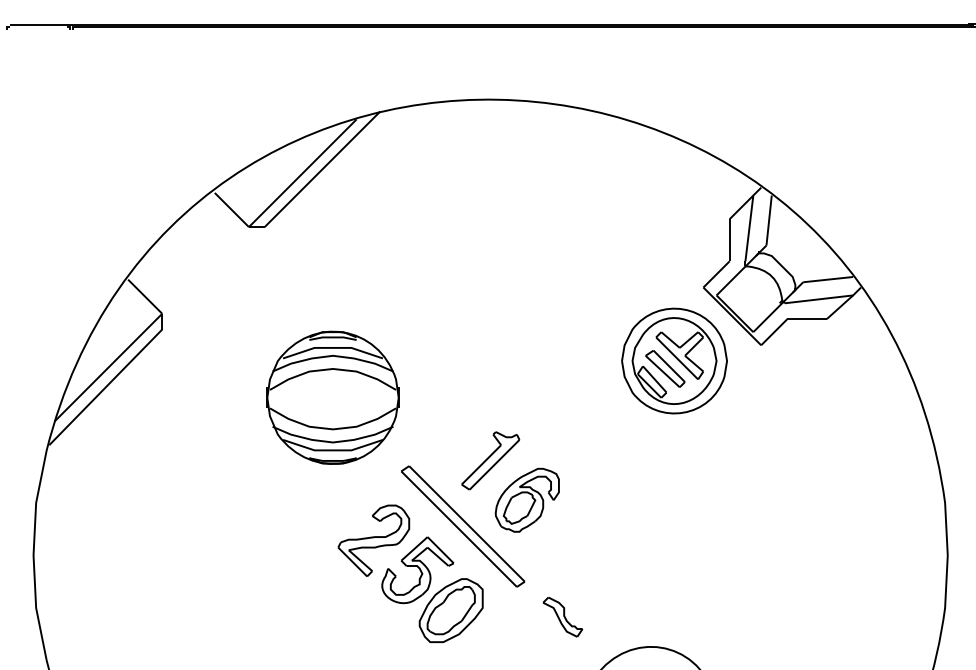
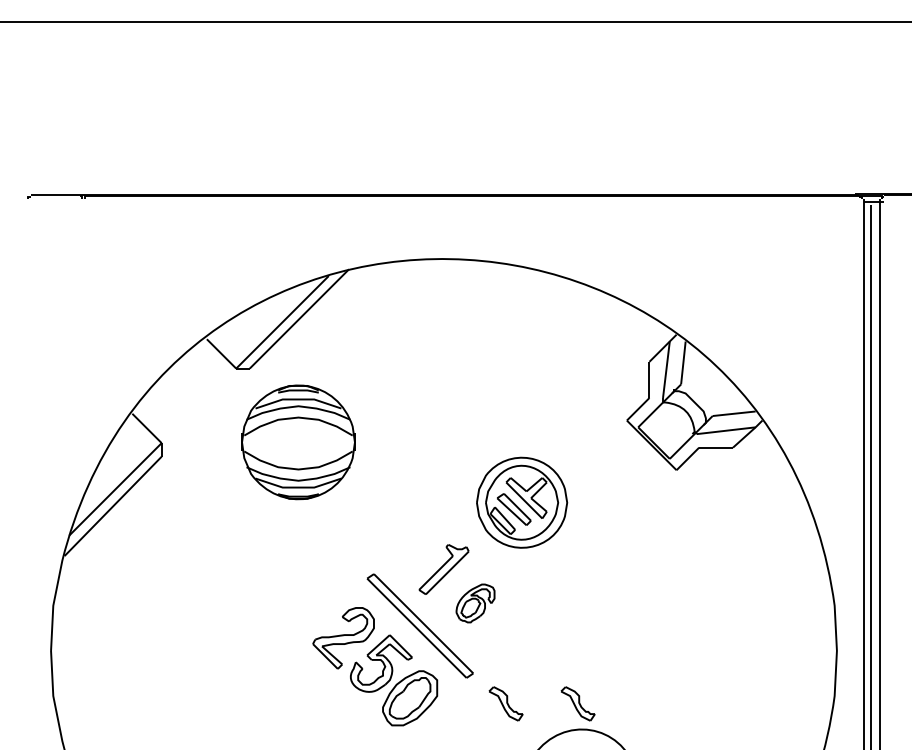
part: (675, 360) -> (522, 502), moved
part: (333, 397) -> (298, 442), moved
part: (527, 500) -> (475, 603), size x0.7
part: (645, 616) -> (577, 703), added

